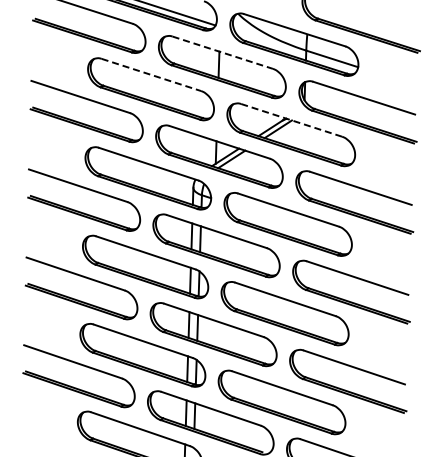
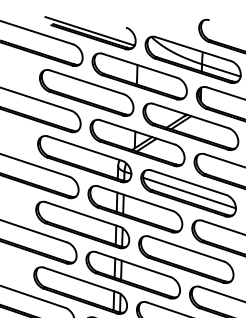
line: (222, 52) -> (139, 65), dashed -> solid
line: (151, 75) -> (87, 82), dashed -> solid
line: (292, 120) -> (191, 116), dashed -> solid
line: (289, 223) -> (189, 192), added

